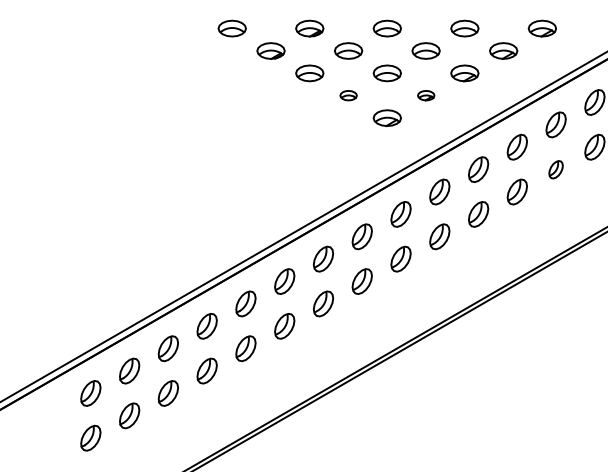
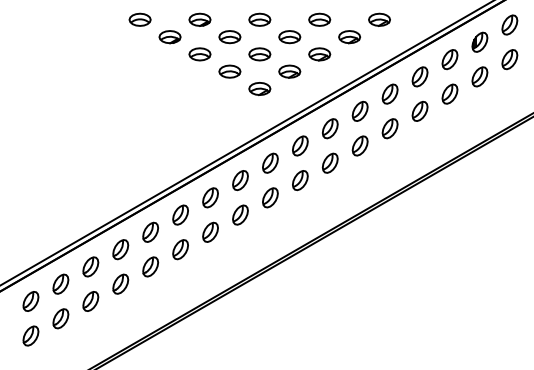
part: (348, 95) -> (229, 71), size x1.67
part: (425, 95) -> (289, 71), size x1.67
part: (555, 169) -> (389, 128), size x1.43

